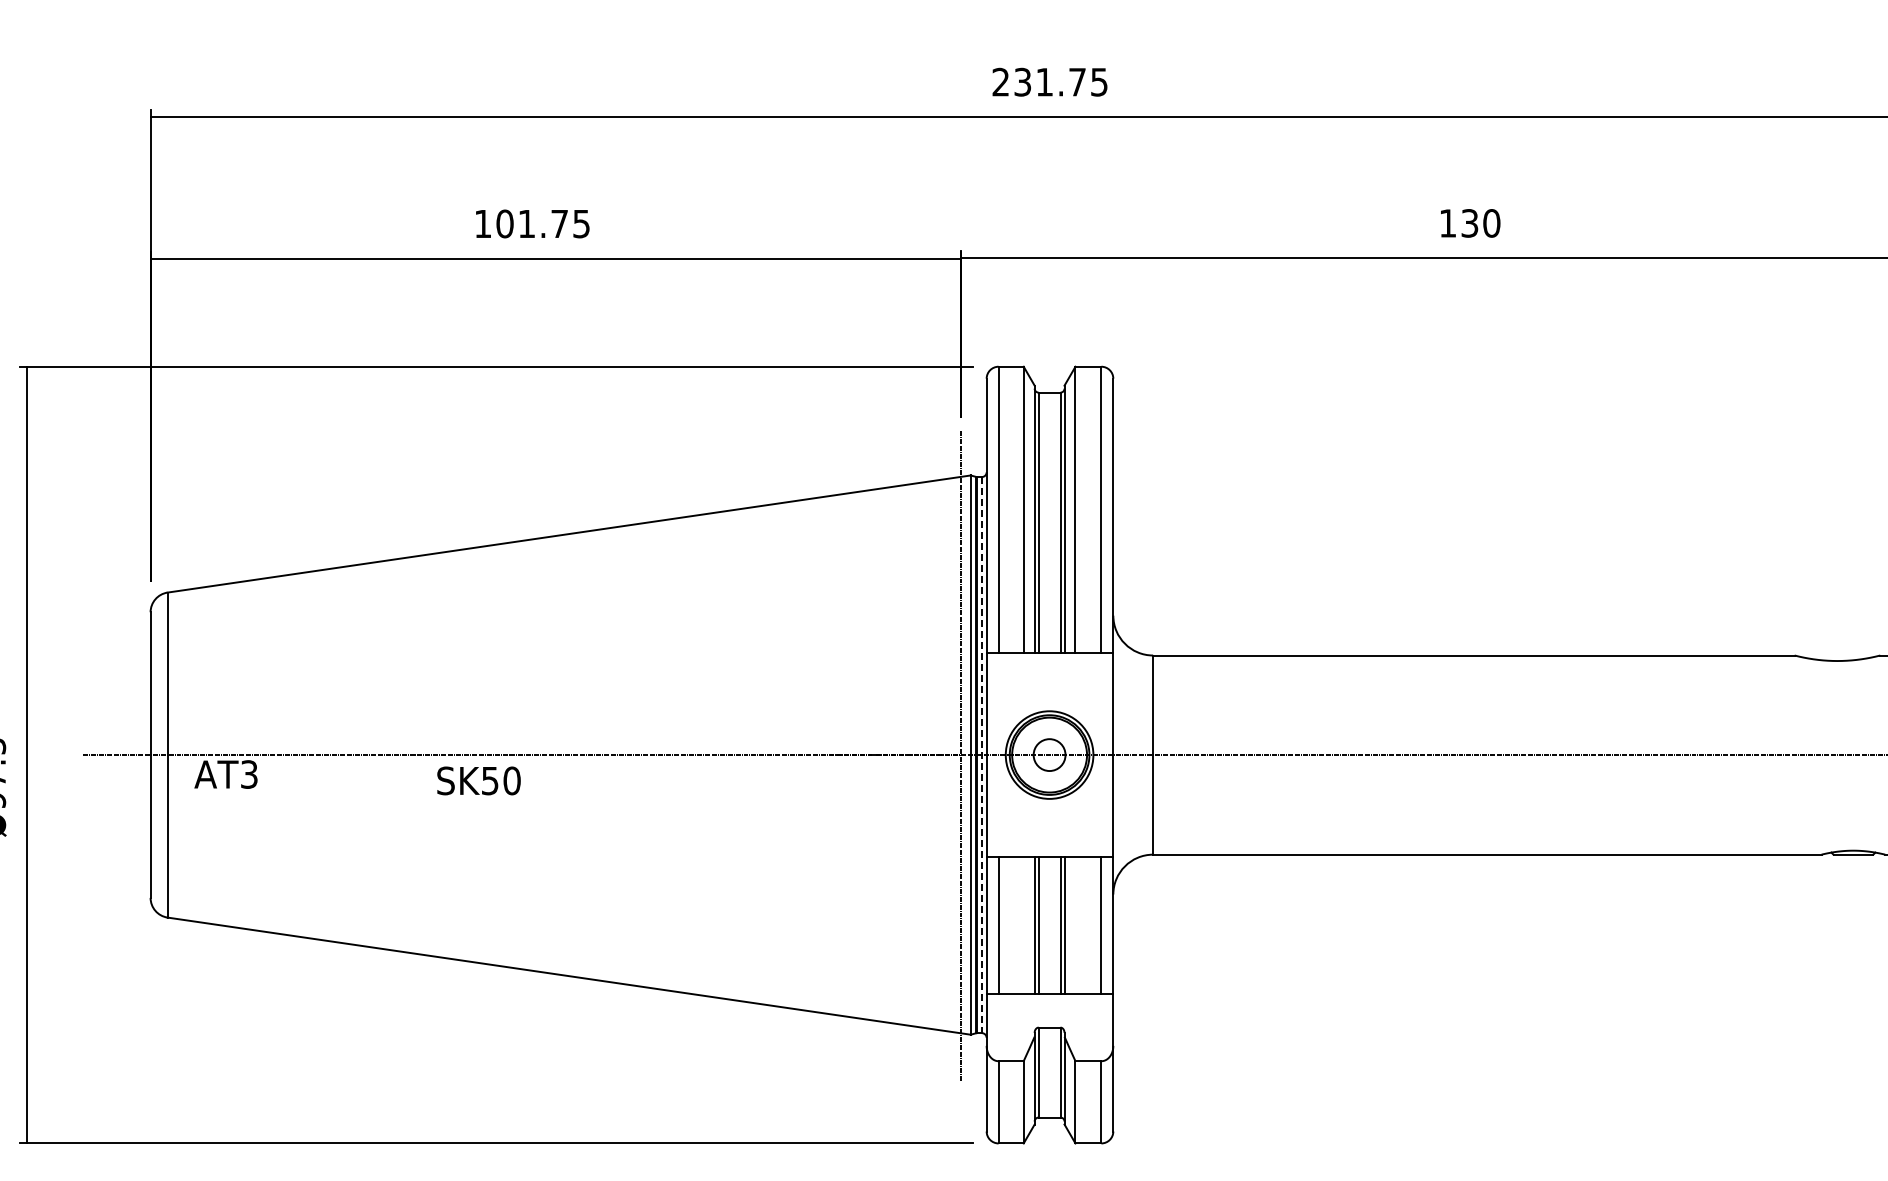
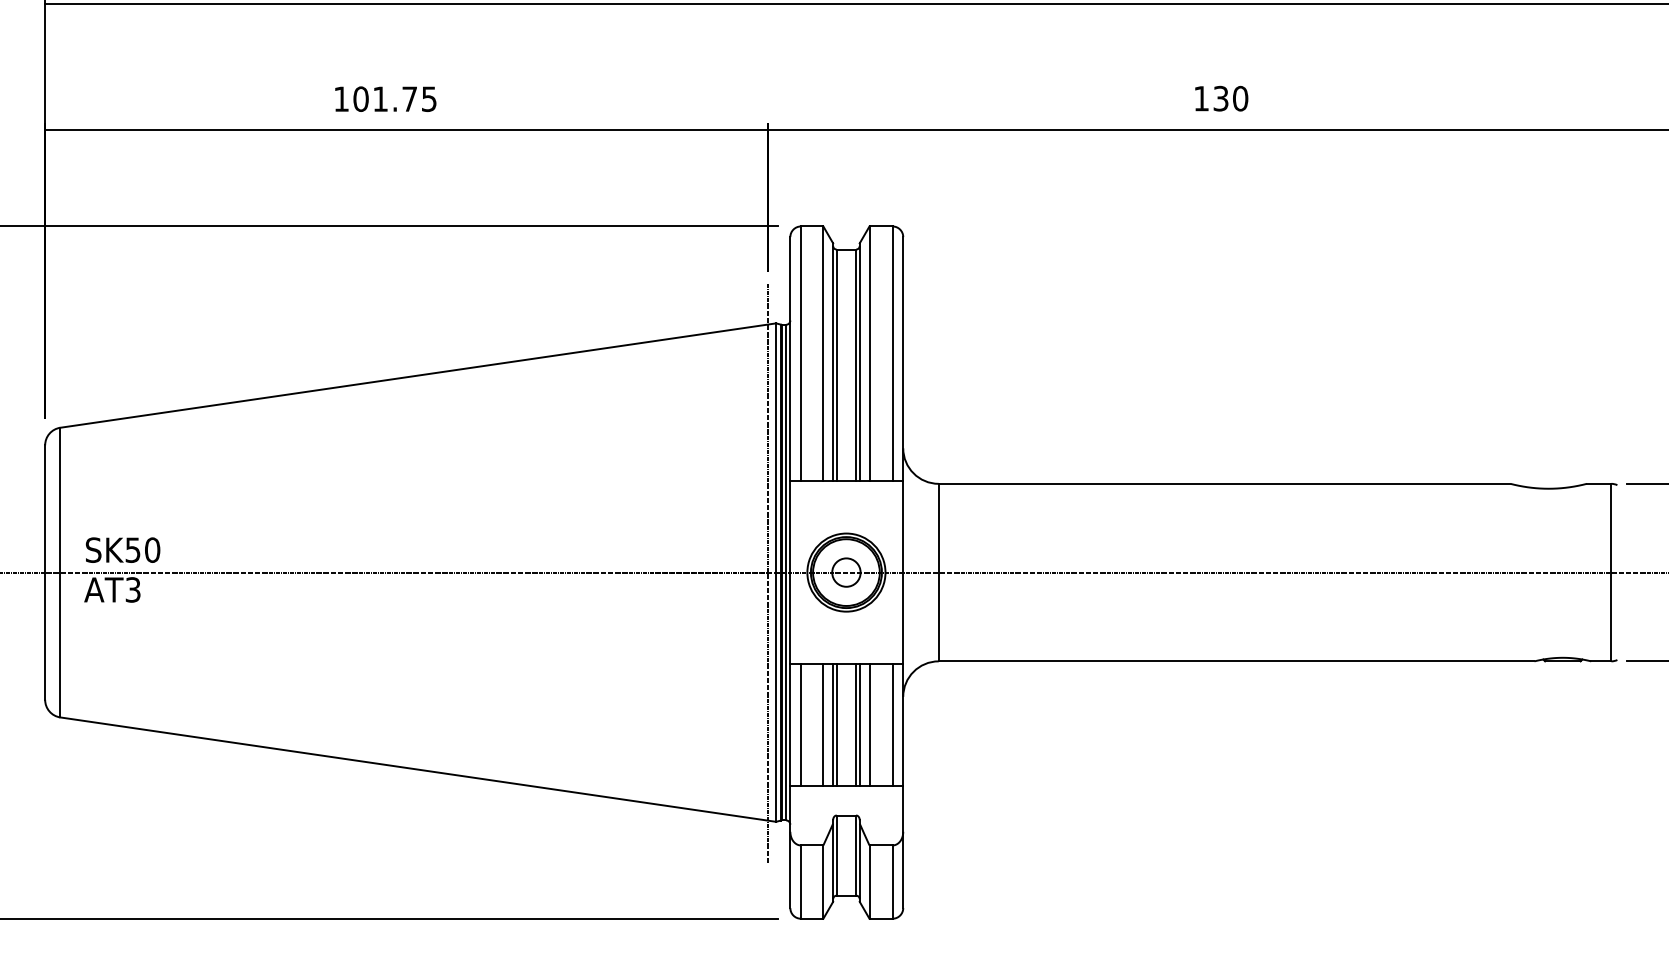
line: (981, 755) -> (785, 572), dashed -> solid
text: (478, 780) -> (122, 549), moved
line: (1023, 925) -> (823, 724), added
line: (1075, 925) -> (869, 724), added

